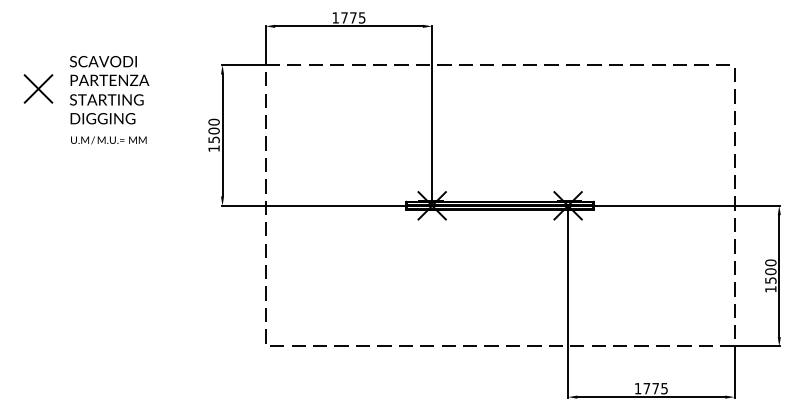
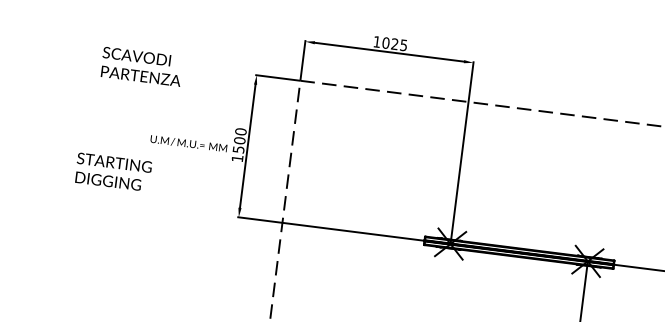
text: (348, 17) -> (390, 43), 1775 -> 1025
part: (38, 88) -> (67, 75), removed
text: (106, 109) -> (113, 172), moved
text: (108, 140) -> (188, 143), moved

